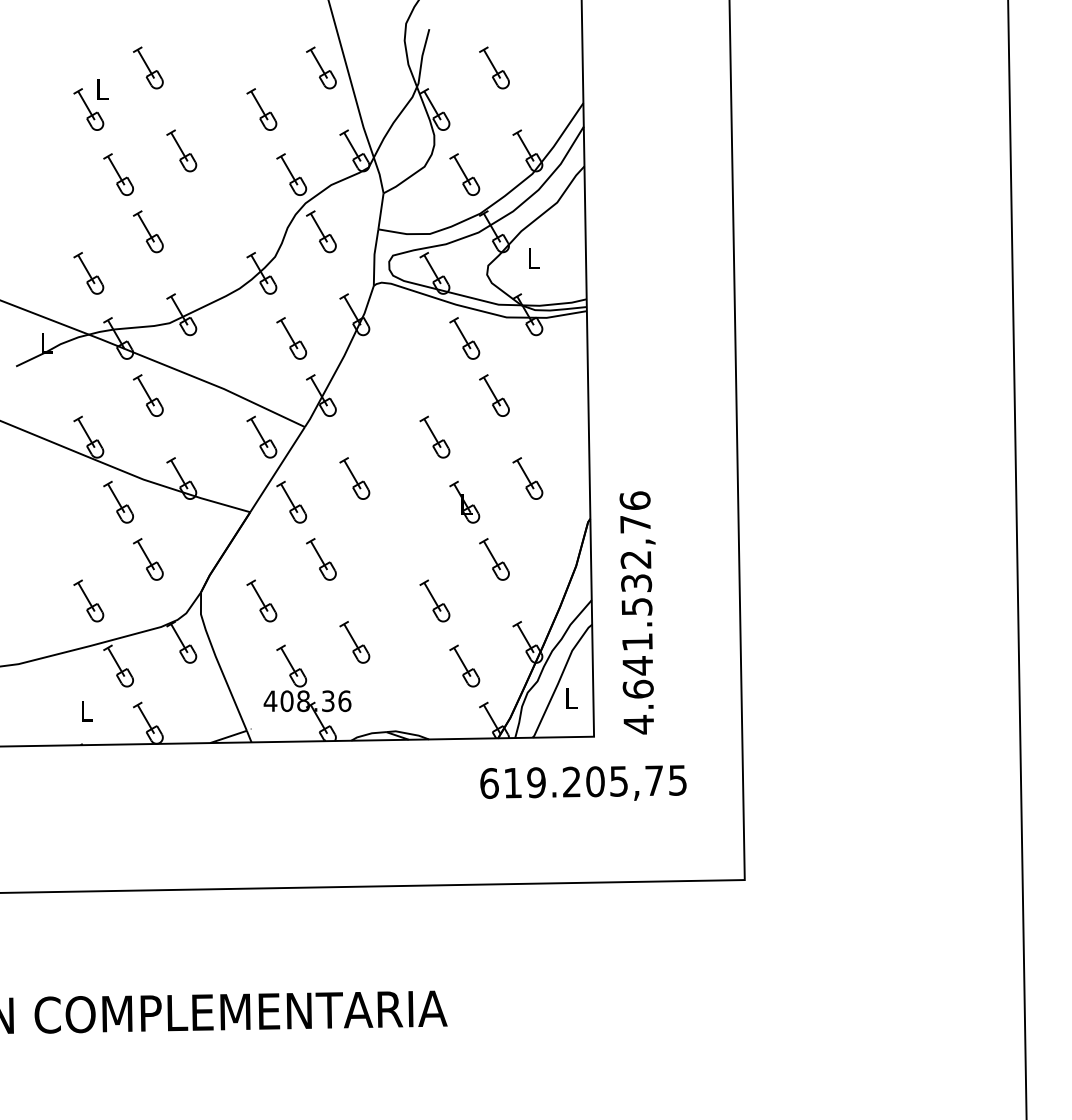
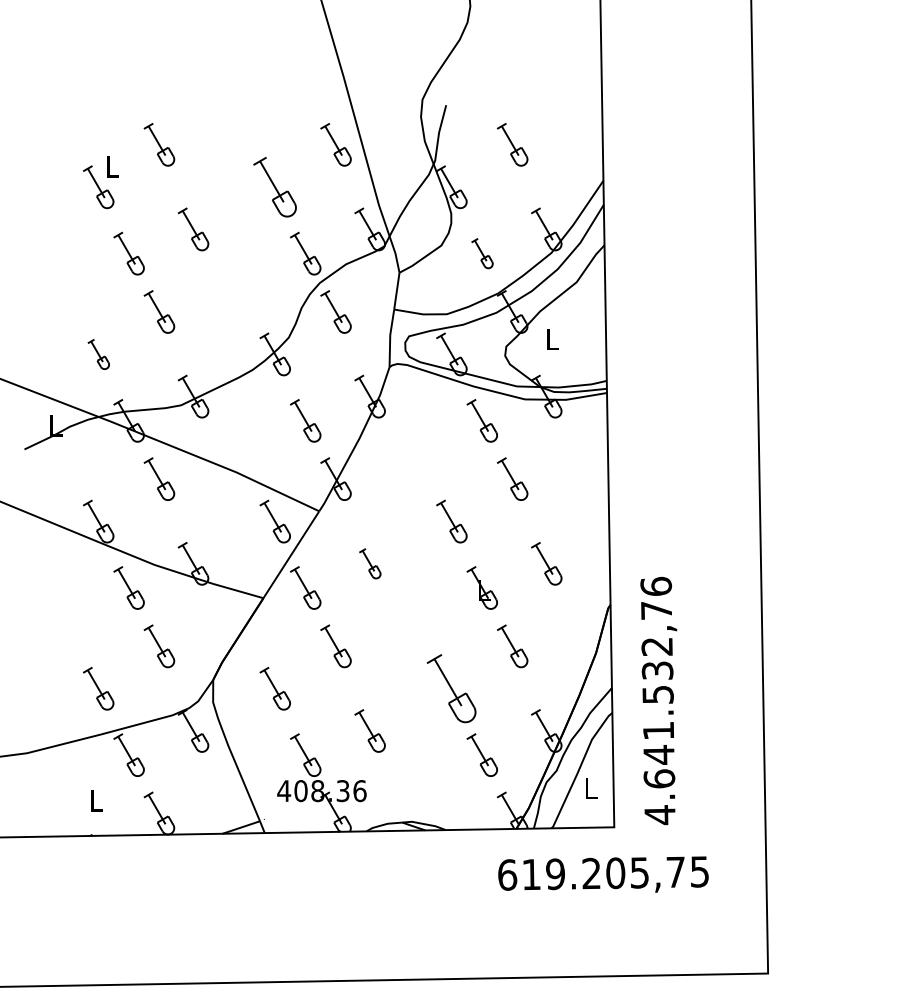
part: (261, 109) -> (274, 187), size x1.4
part: (464, 174) -> (482, 253), size x0.7
part: (88, 273) -> (98, 354), size x0.7
part: (354, 478) -> (369, 563), size x0.7
part: (434, 600) -> (451, 688), size x1.6

